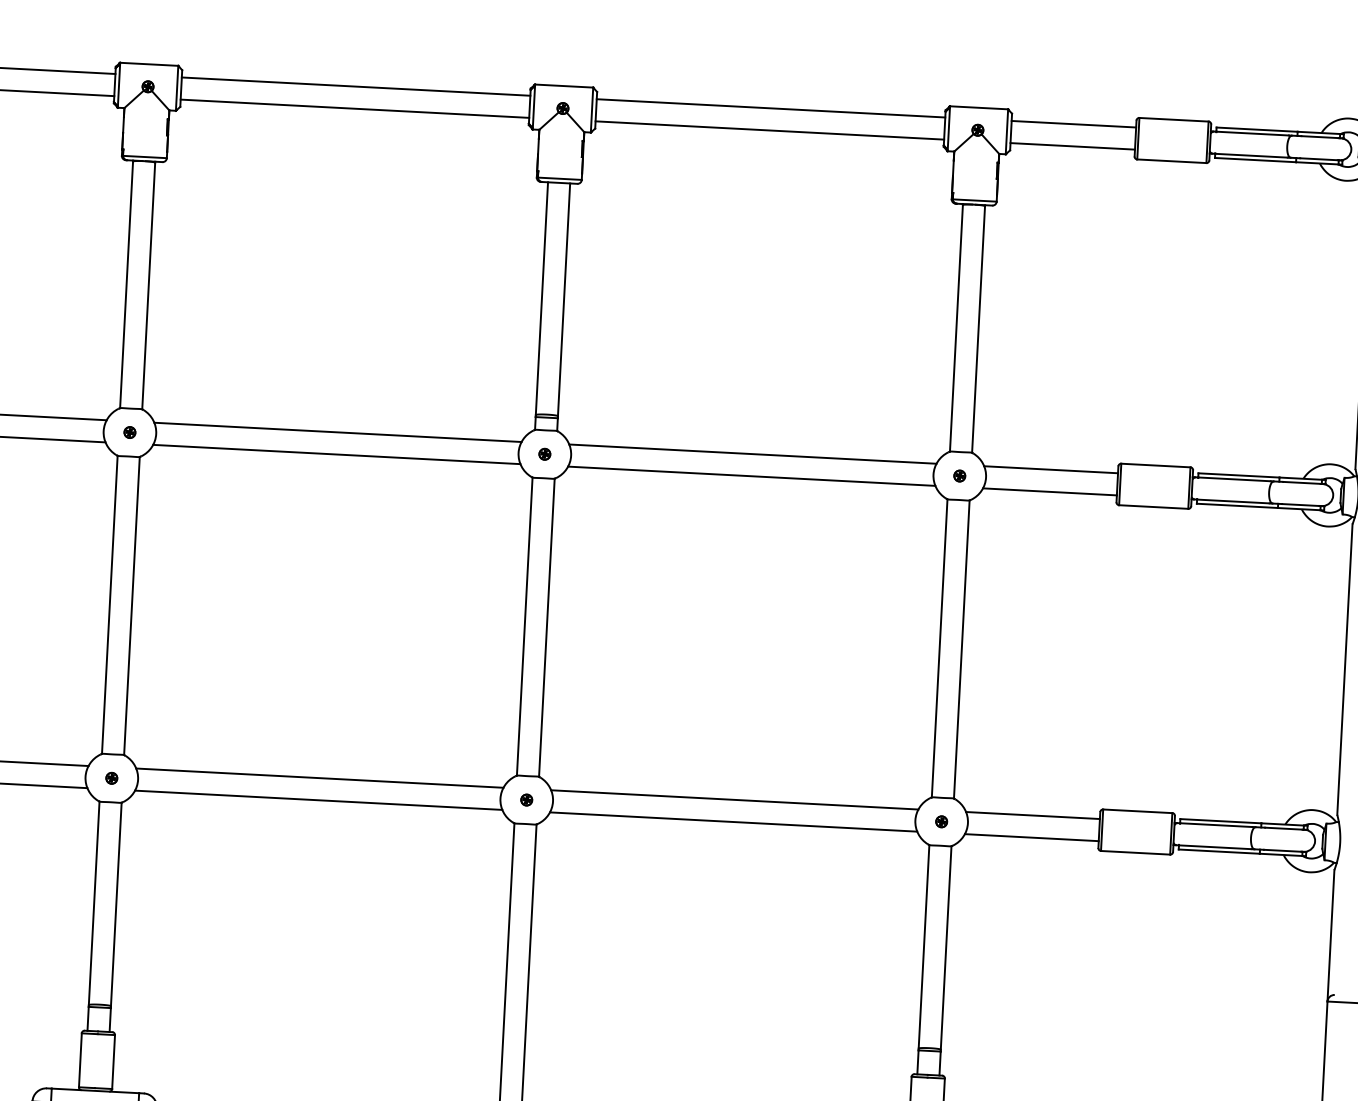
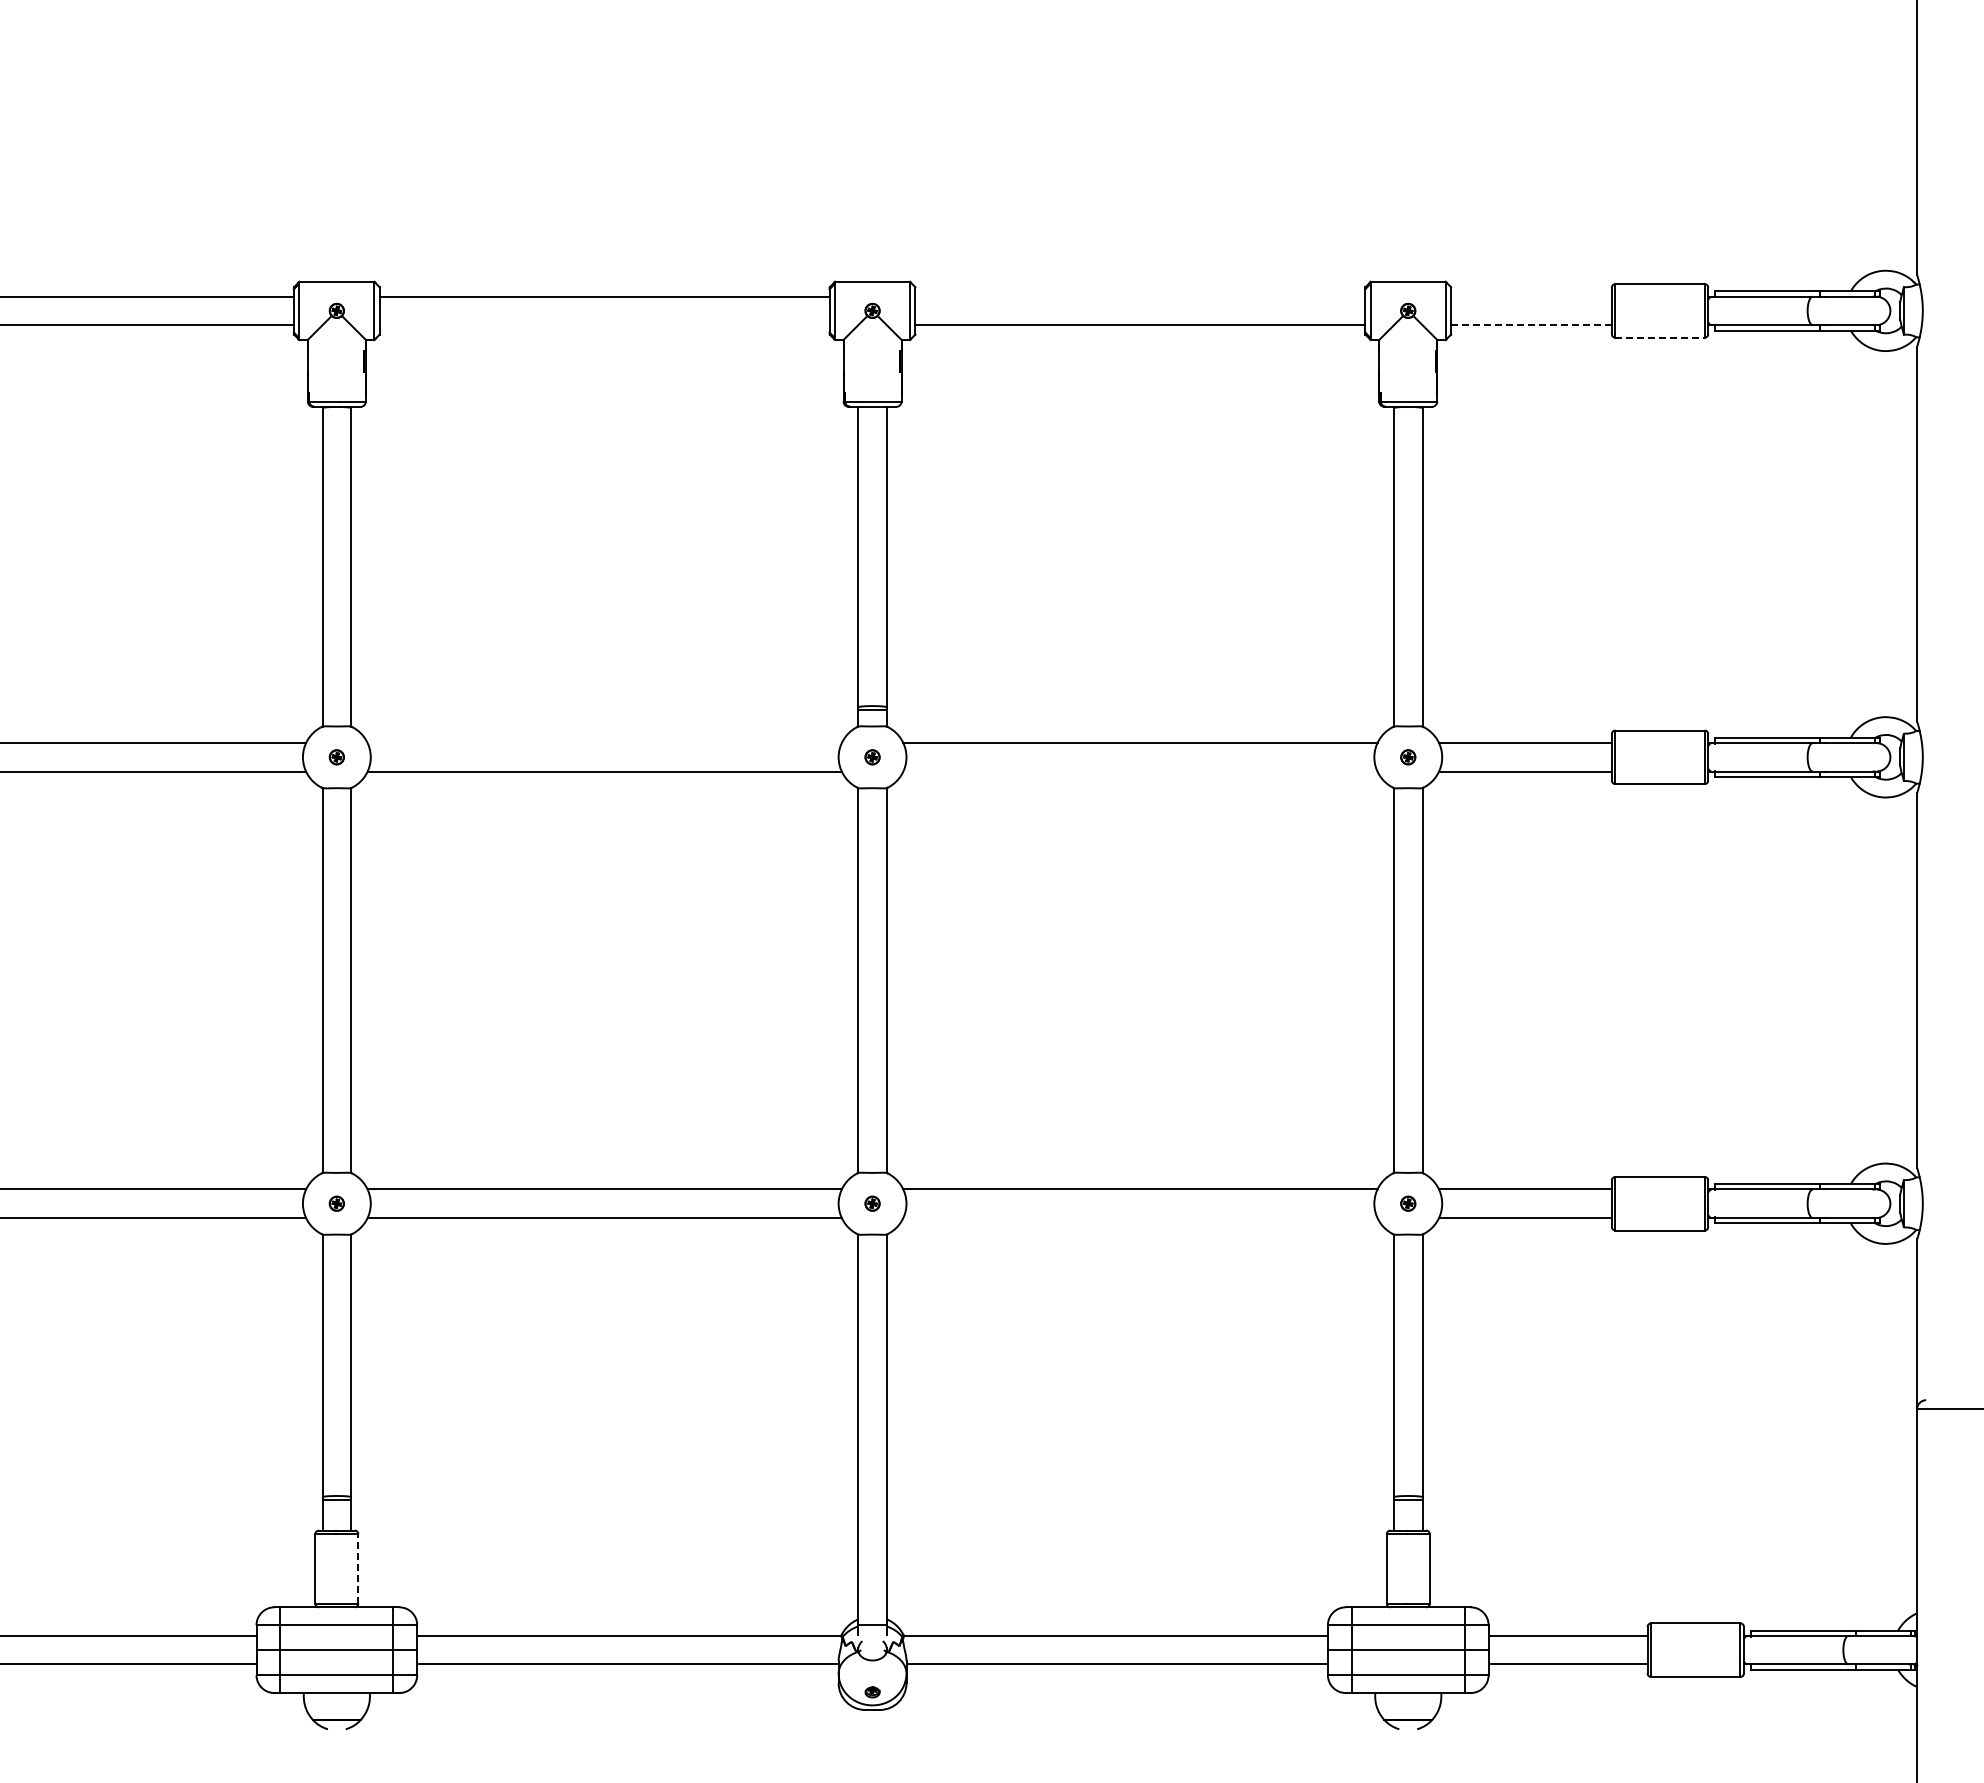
line: (354, 108) -> (604, 325), removed
line: (771, 108) -> (1140, 296), removed
line: (1073, 124) -> (1531, 296), removed
line: (1072, 146) -> (1531, 325), solid -> dashed
line: (1172, 161) -> (1660, 337), solid -> dashed
line: (337, 432) -> (604, 743), removed
line: (751, 476) -> (1140, 771), removed
line: (733, 822) -> (1140, 1218), removed
line: (113, 1061) -> (358, 1568), solid -> dashed

